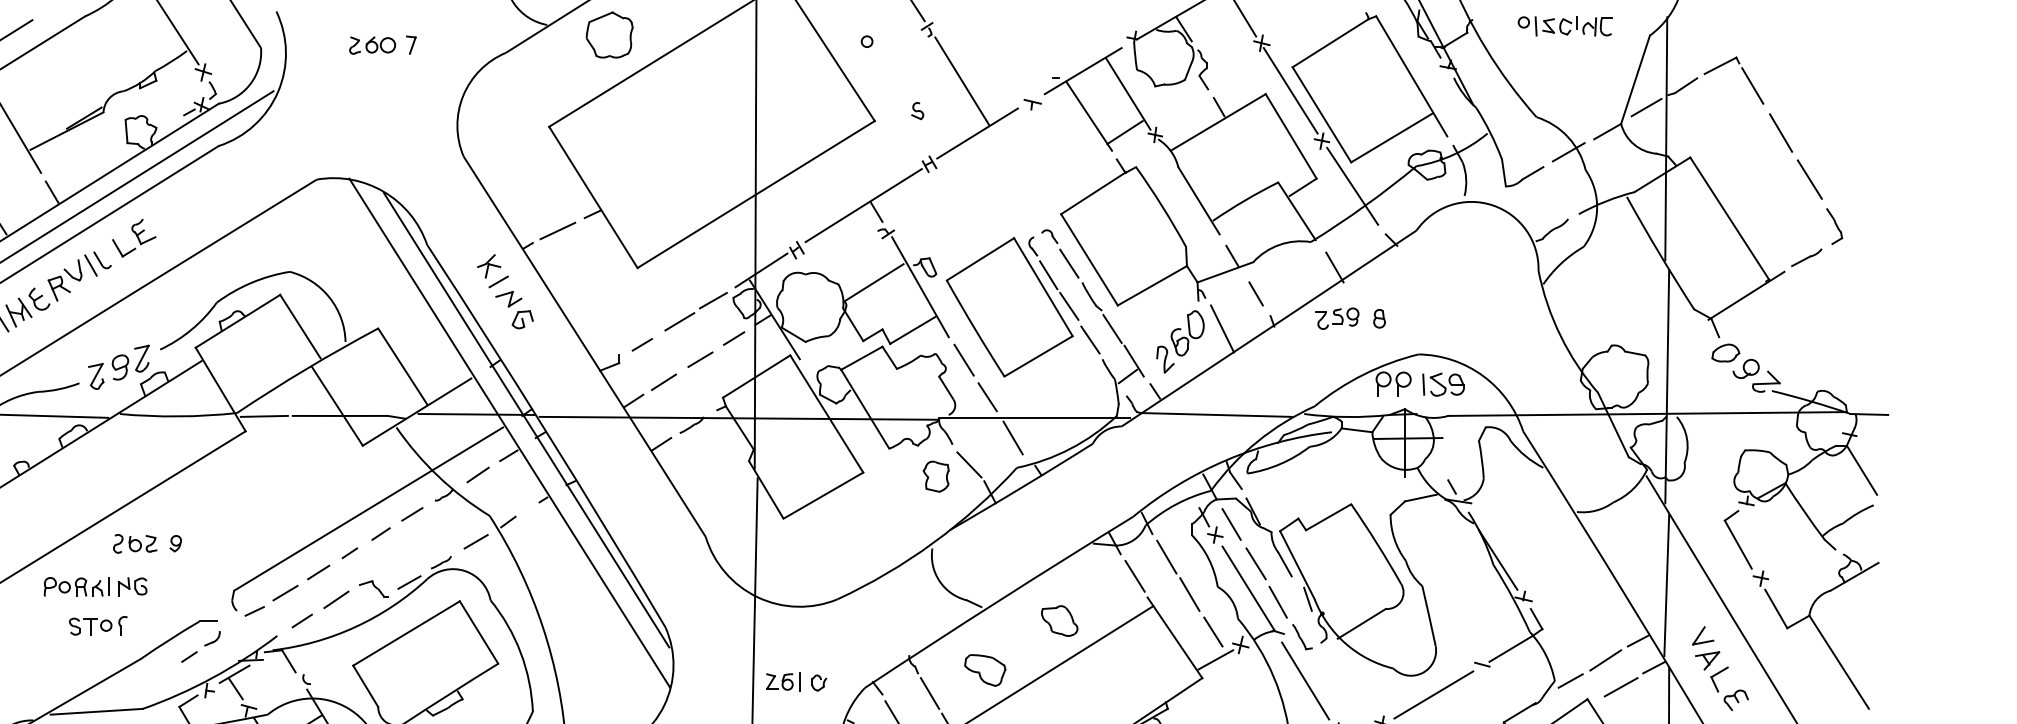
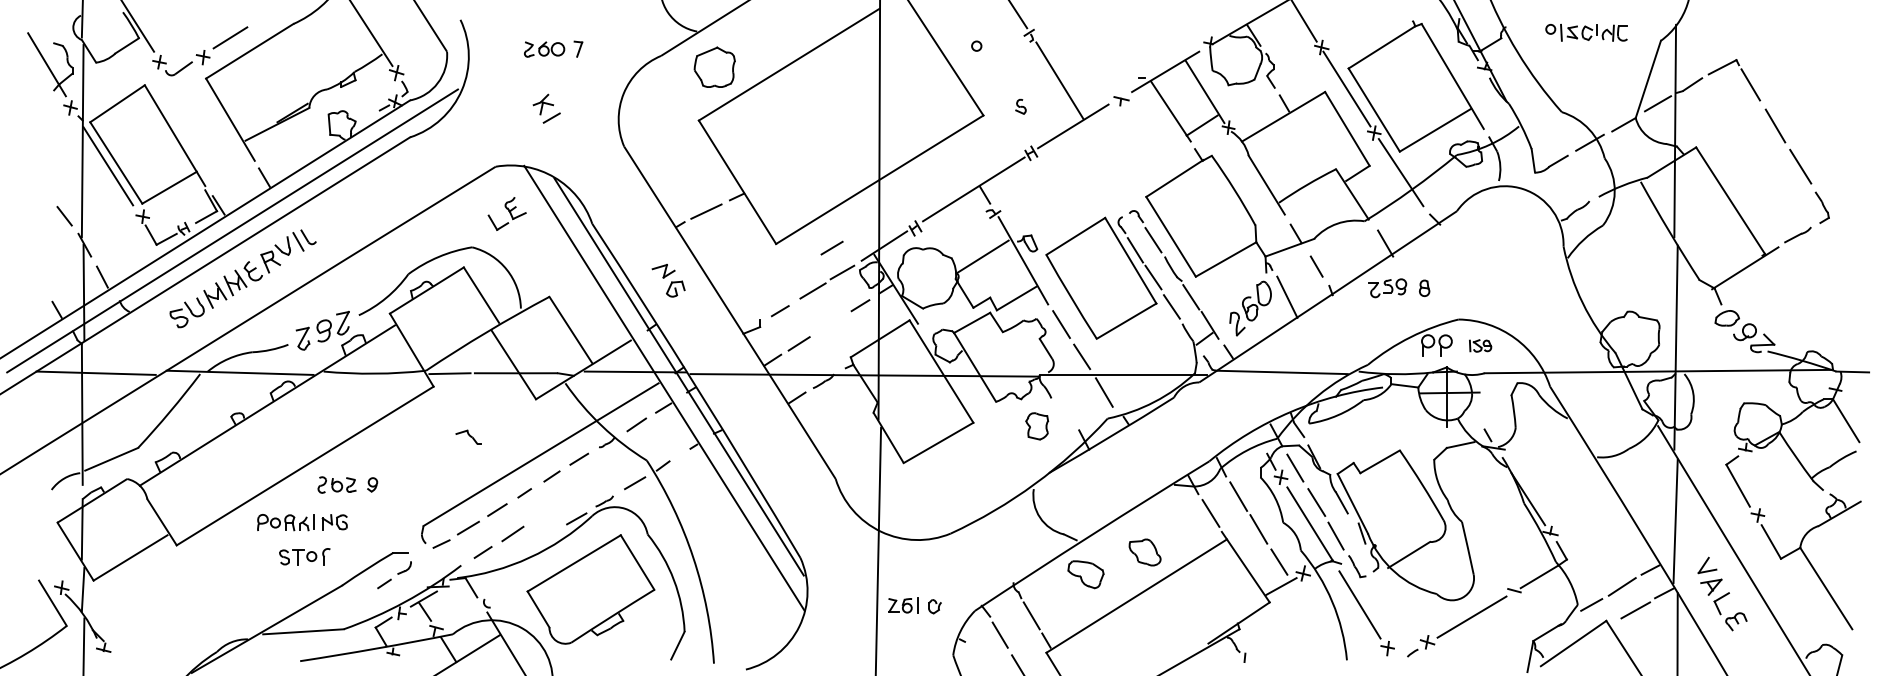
part: (609, 34) -> (714, 66), moved
part: (133, 237) -> (506, 213), moved
part: (492, 270) -> (546, 108), moved
line: (699, 359) -> (831, 247), moved
part: (1443, 384) -> (1480, 345), size x0.6
line: (968, 464) -> (1065, 415), removed
part: (373, 587) -> (468, 436), moved
part: (984, 670) -> (1085, 574), moved

